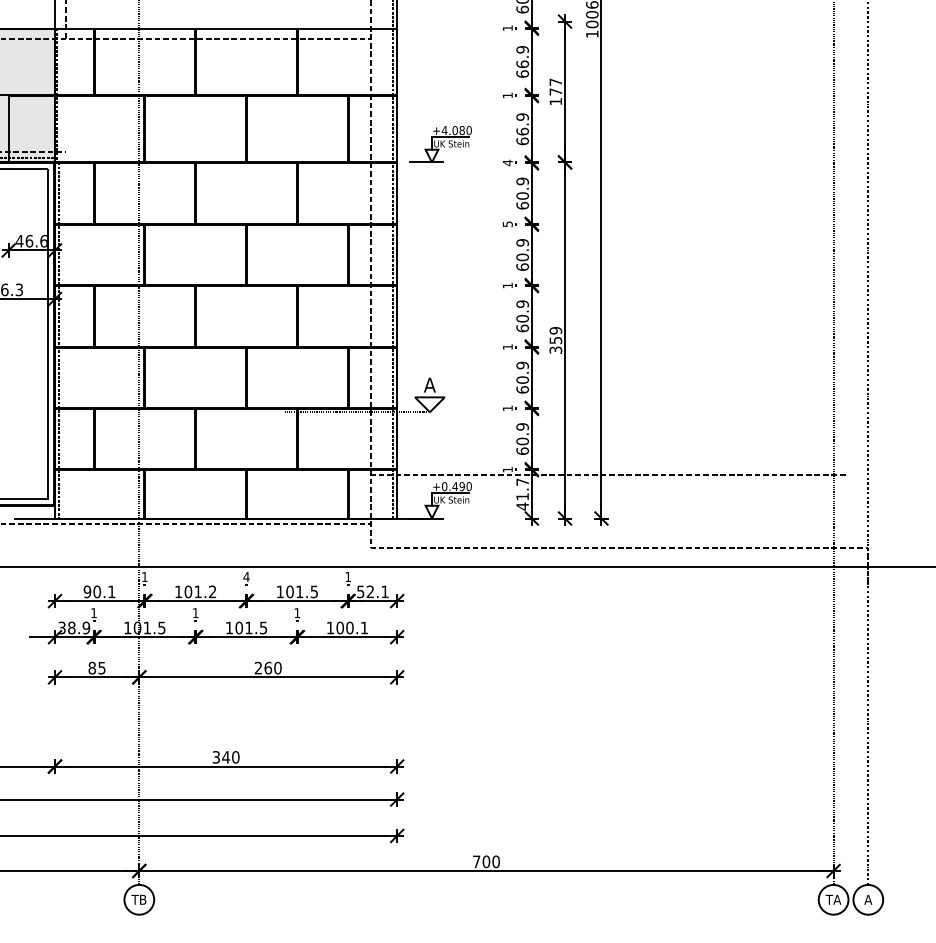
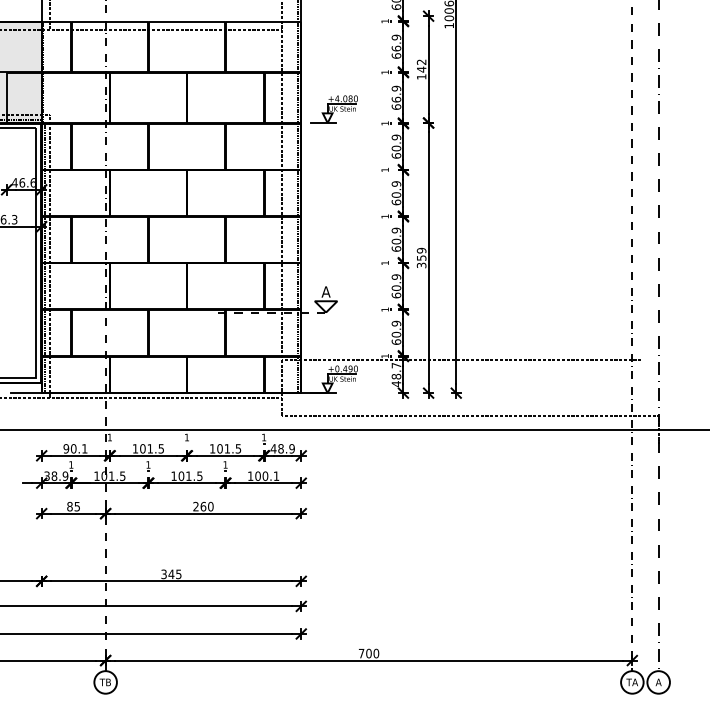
text: (555, 87) -> (421, 66), 177 -> 142
text: (507, 162) -> (384, 123), 4 -> 1
text: (507, 224) -> (384, 170), 5 -> 1
line: (65, 337) -> (49, 255), added
text: (522, 496) -> (396, 376), 41.7 -> 48.7
text: (246, 576) -> (186, 437), 4 -> 1
text: (212, 591) -> (161, 448), 101.2 -> 101.5
text: (372, 591) -> (282, 448), 52.1 -> 48.9
text: (235, 757) -> (178, 574), 340 -> 345

